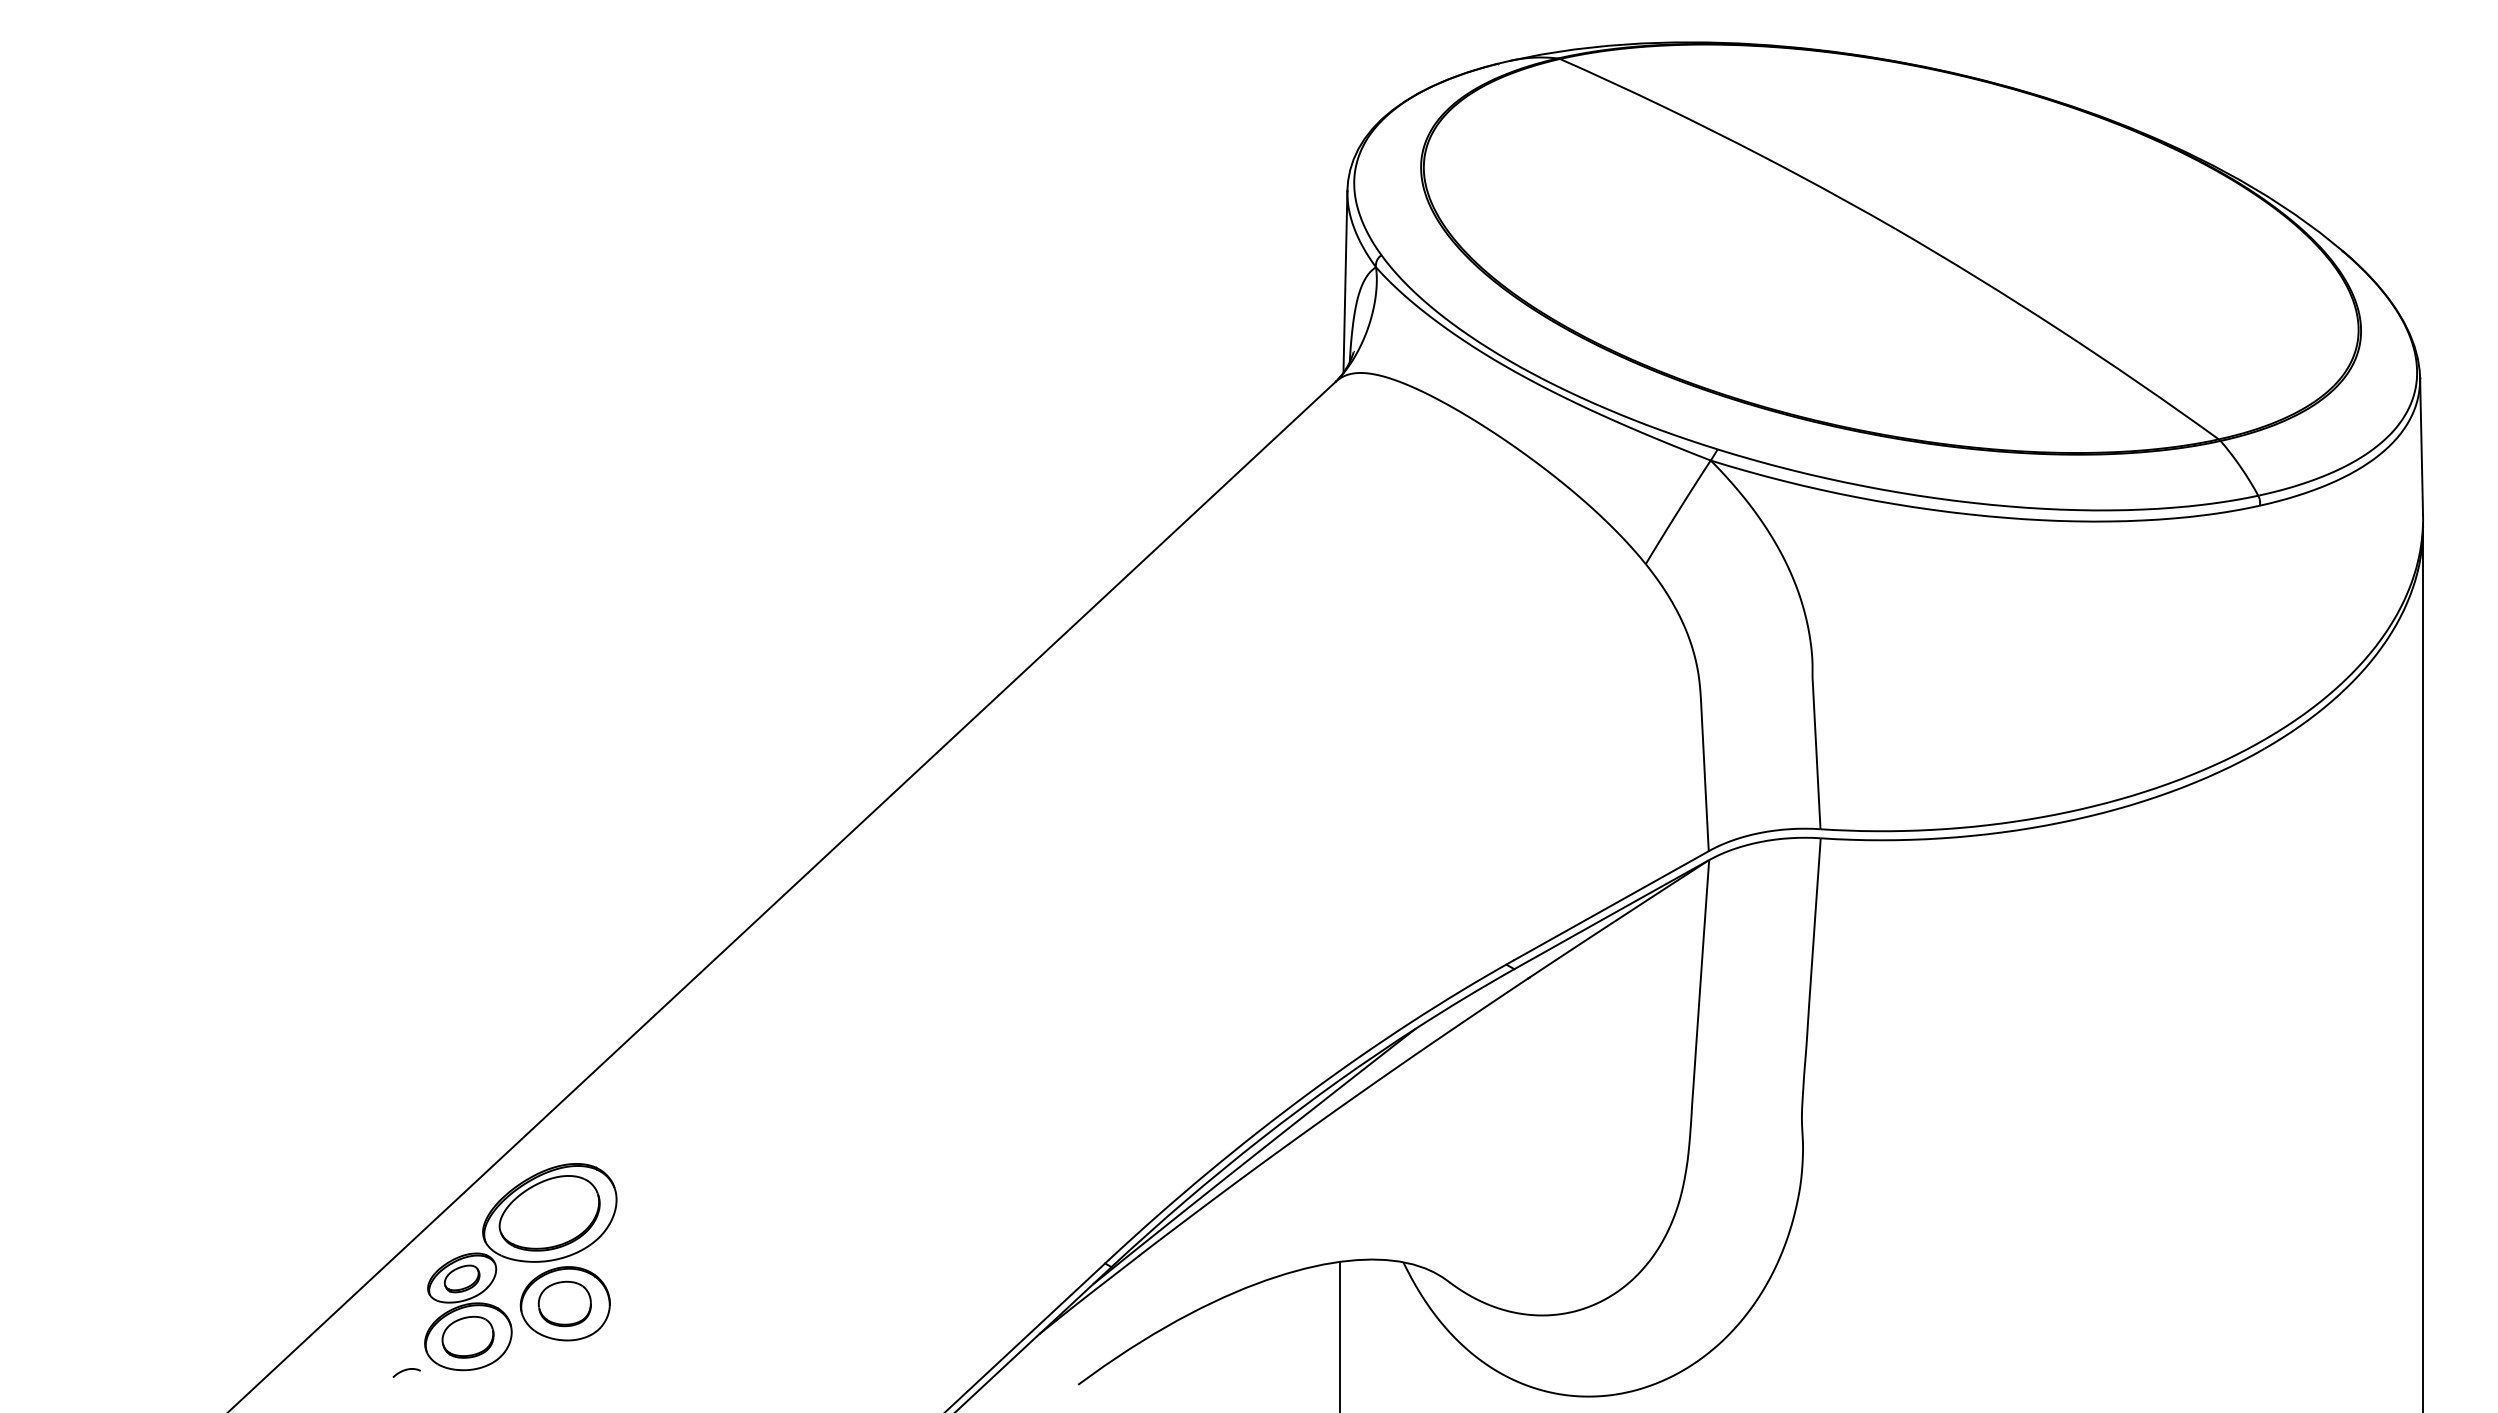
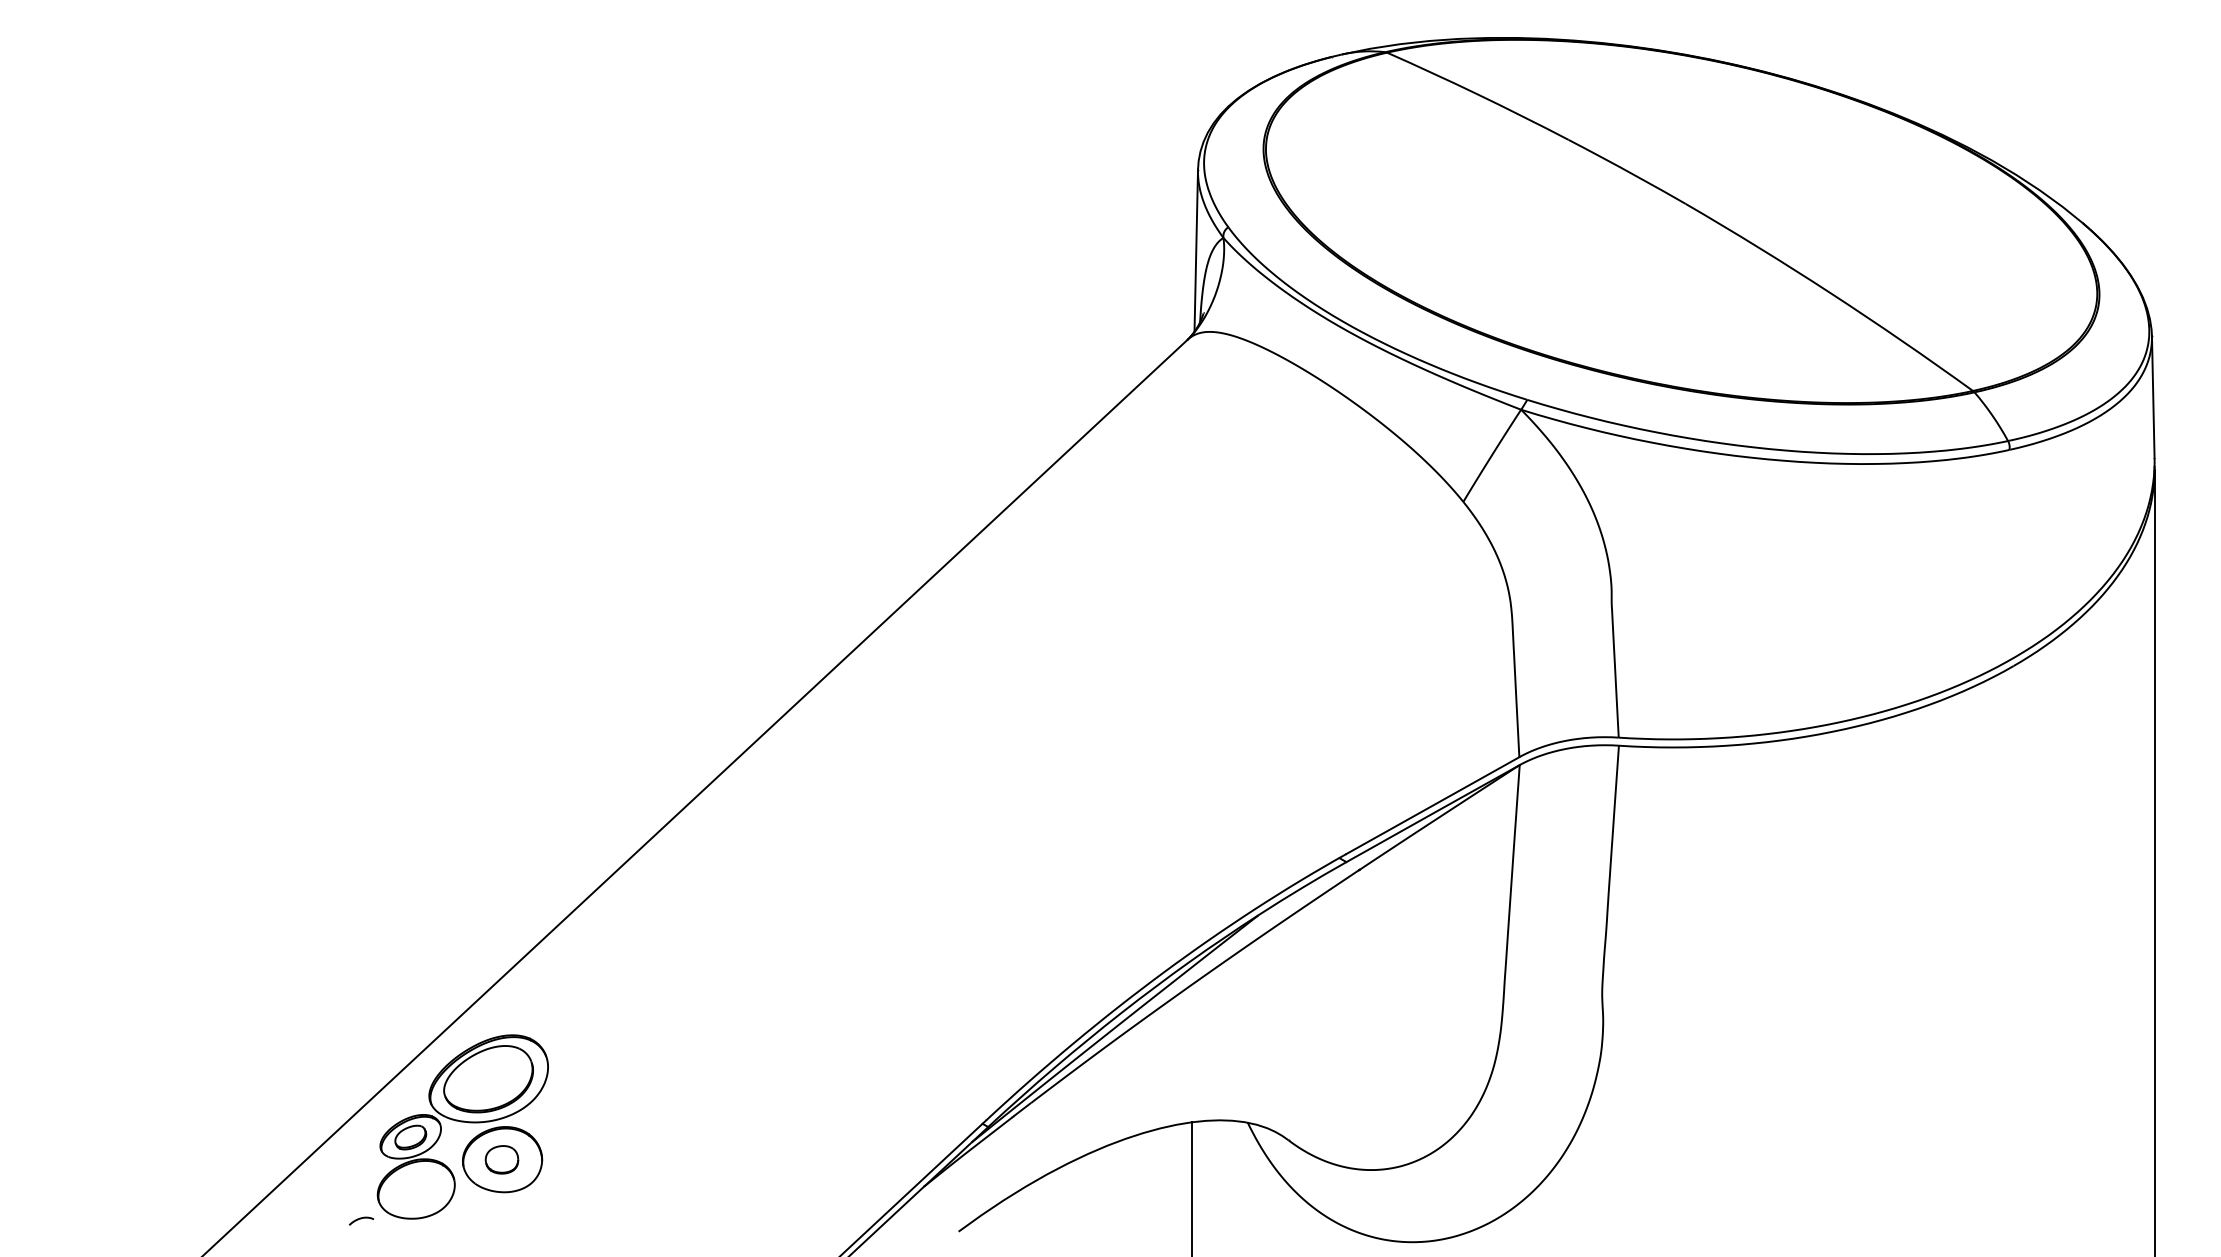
part: (564, 1303) -> (501, 1159), size x0.7
part: (467, 1336) -> (415, 1188), removed

